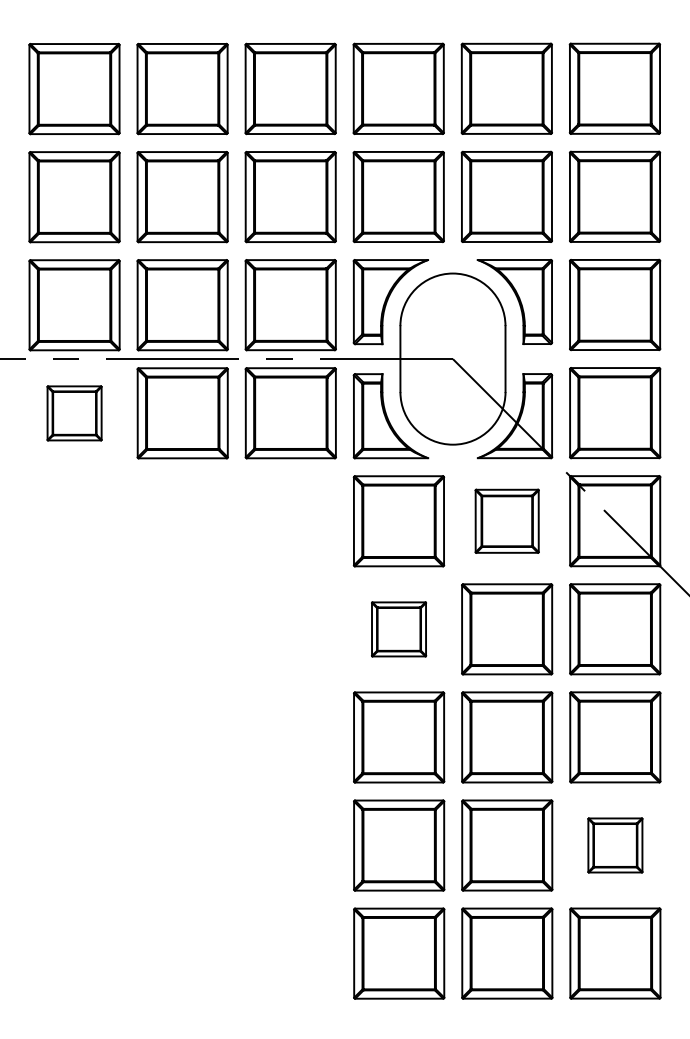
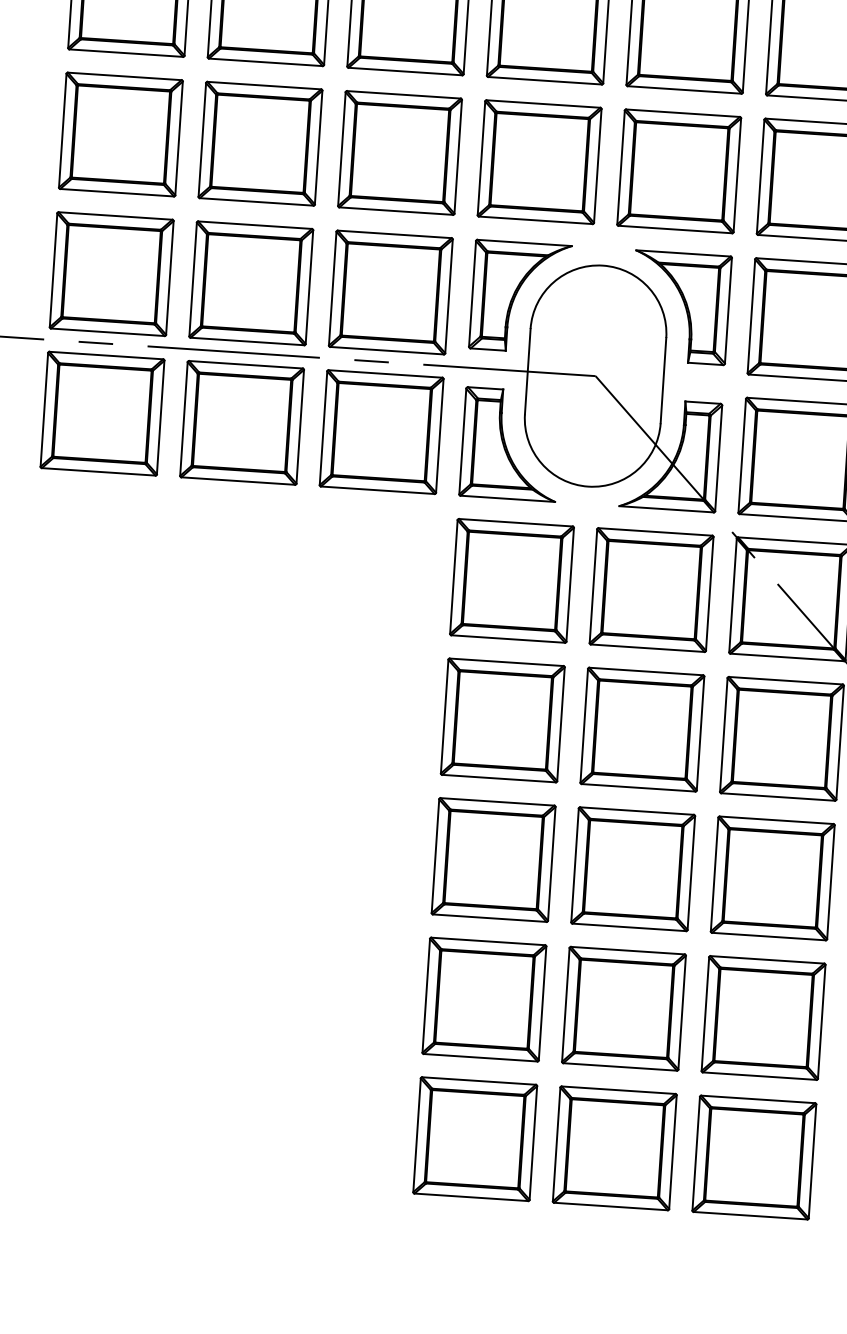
part: (74, 413) -> (102, 413), size x1.67
part: (507, 521) -> (652, 590), size x1.43
part: (398, 629) -> (502, 720), size x1.67
part: (615, 845) -> (763, 1018), size x1.67

